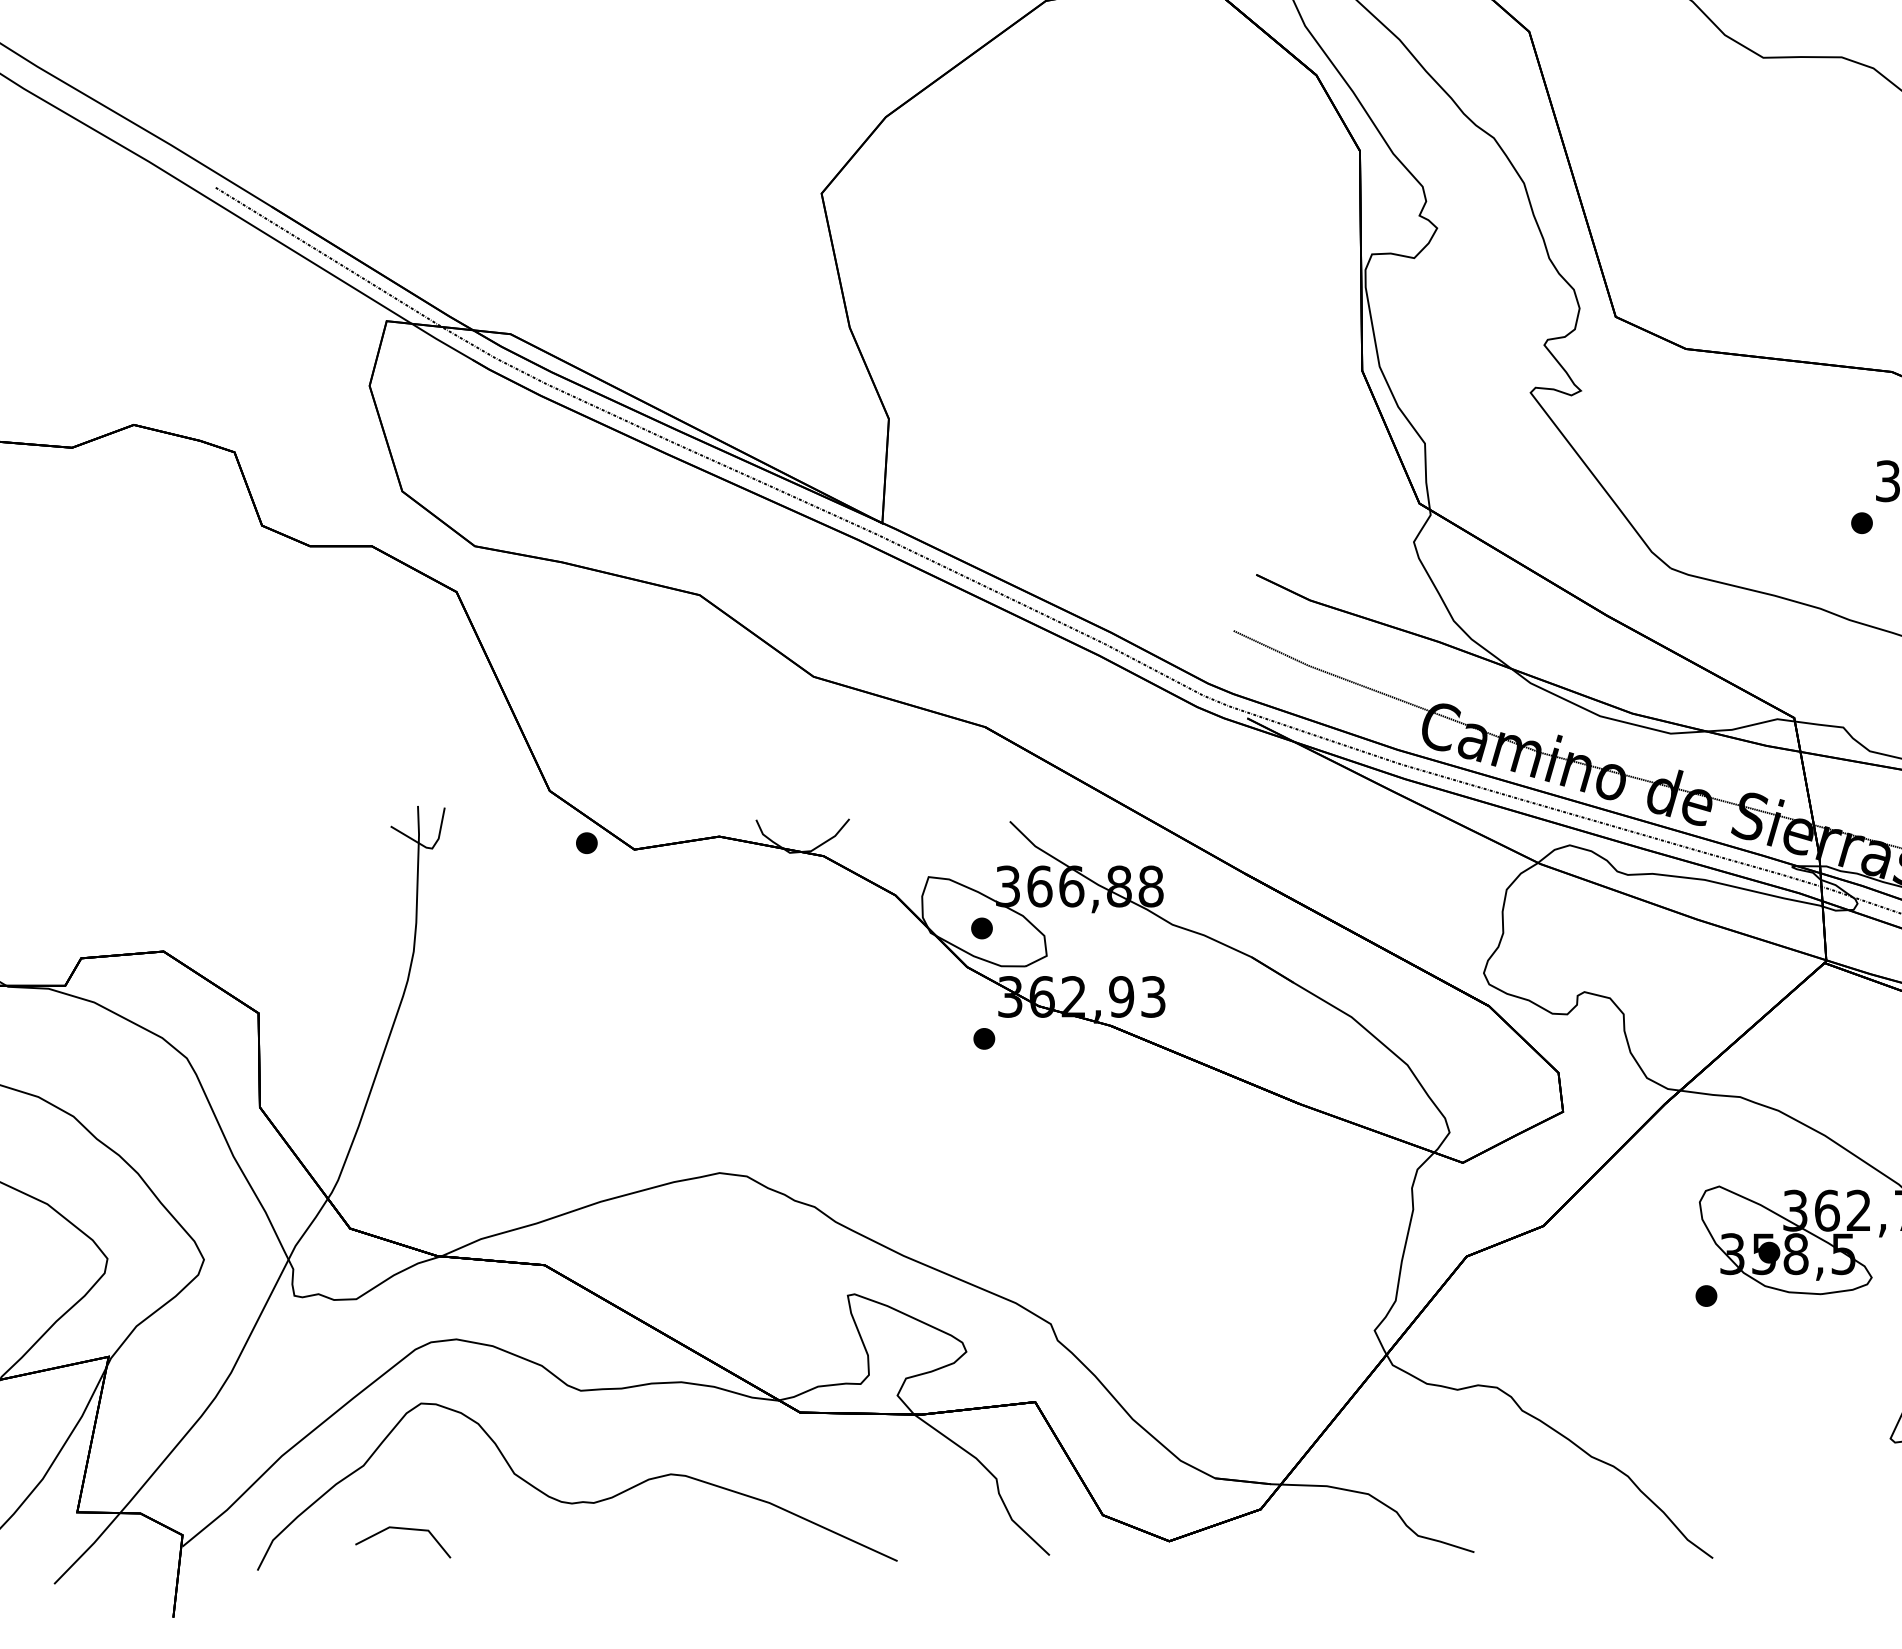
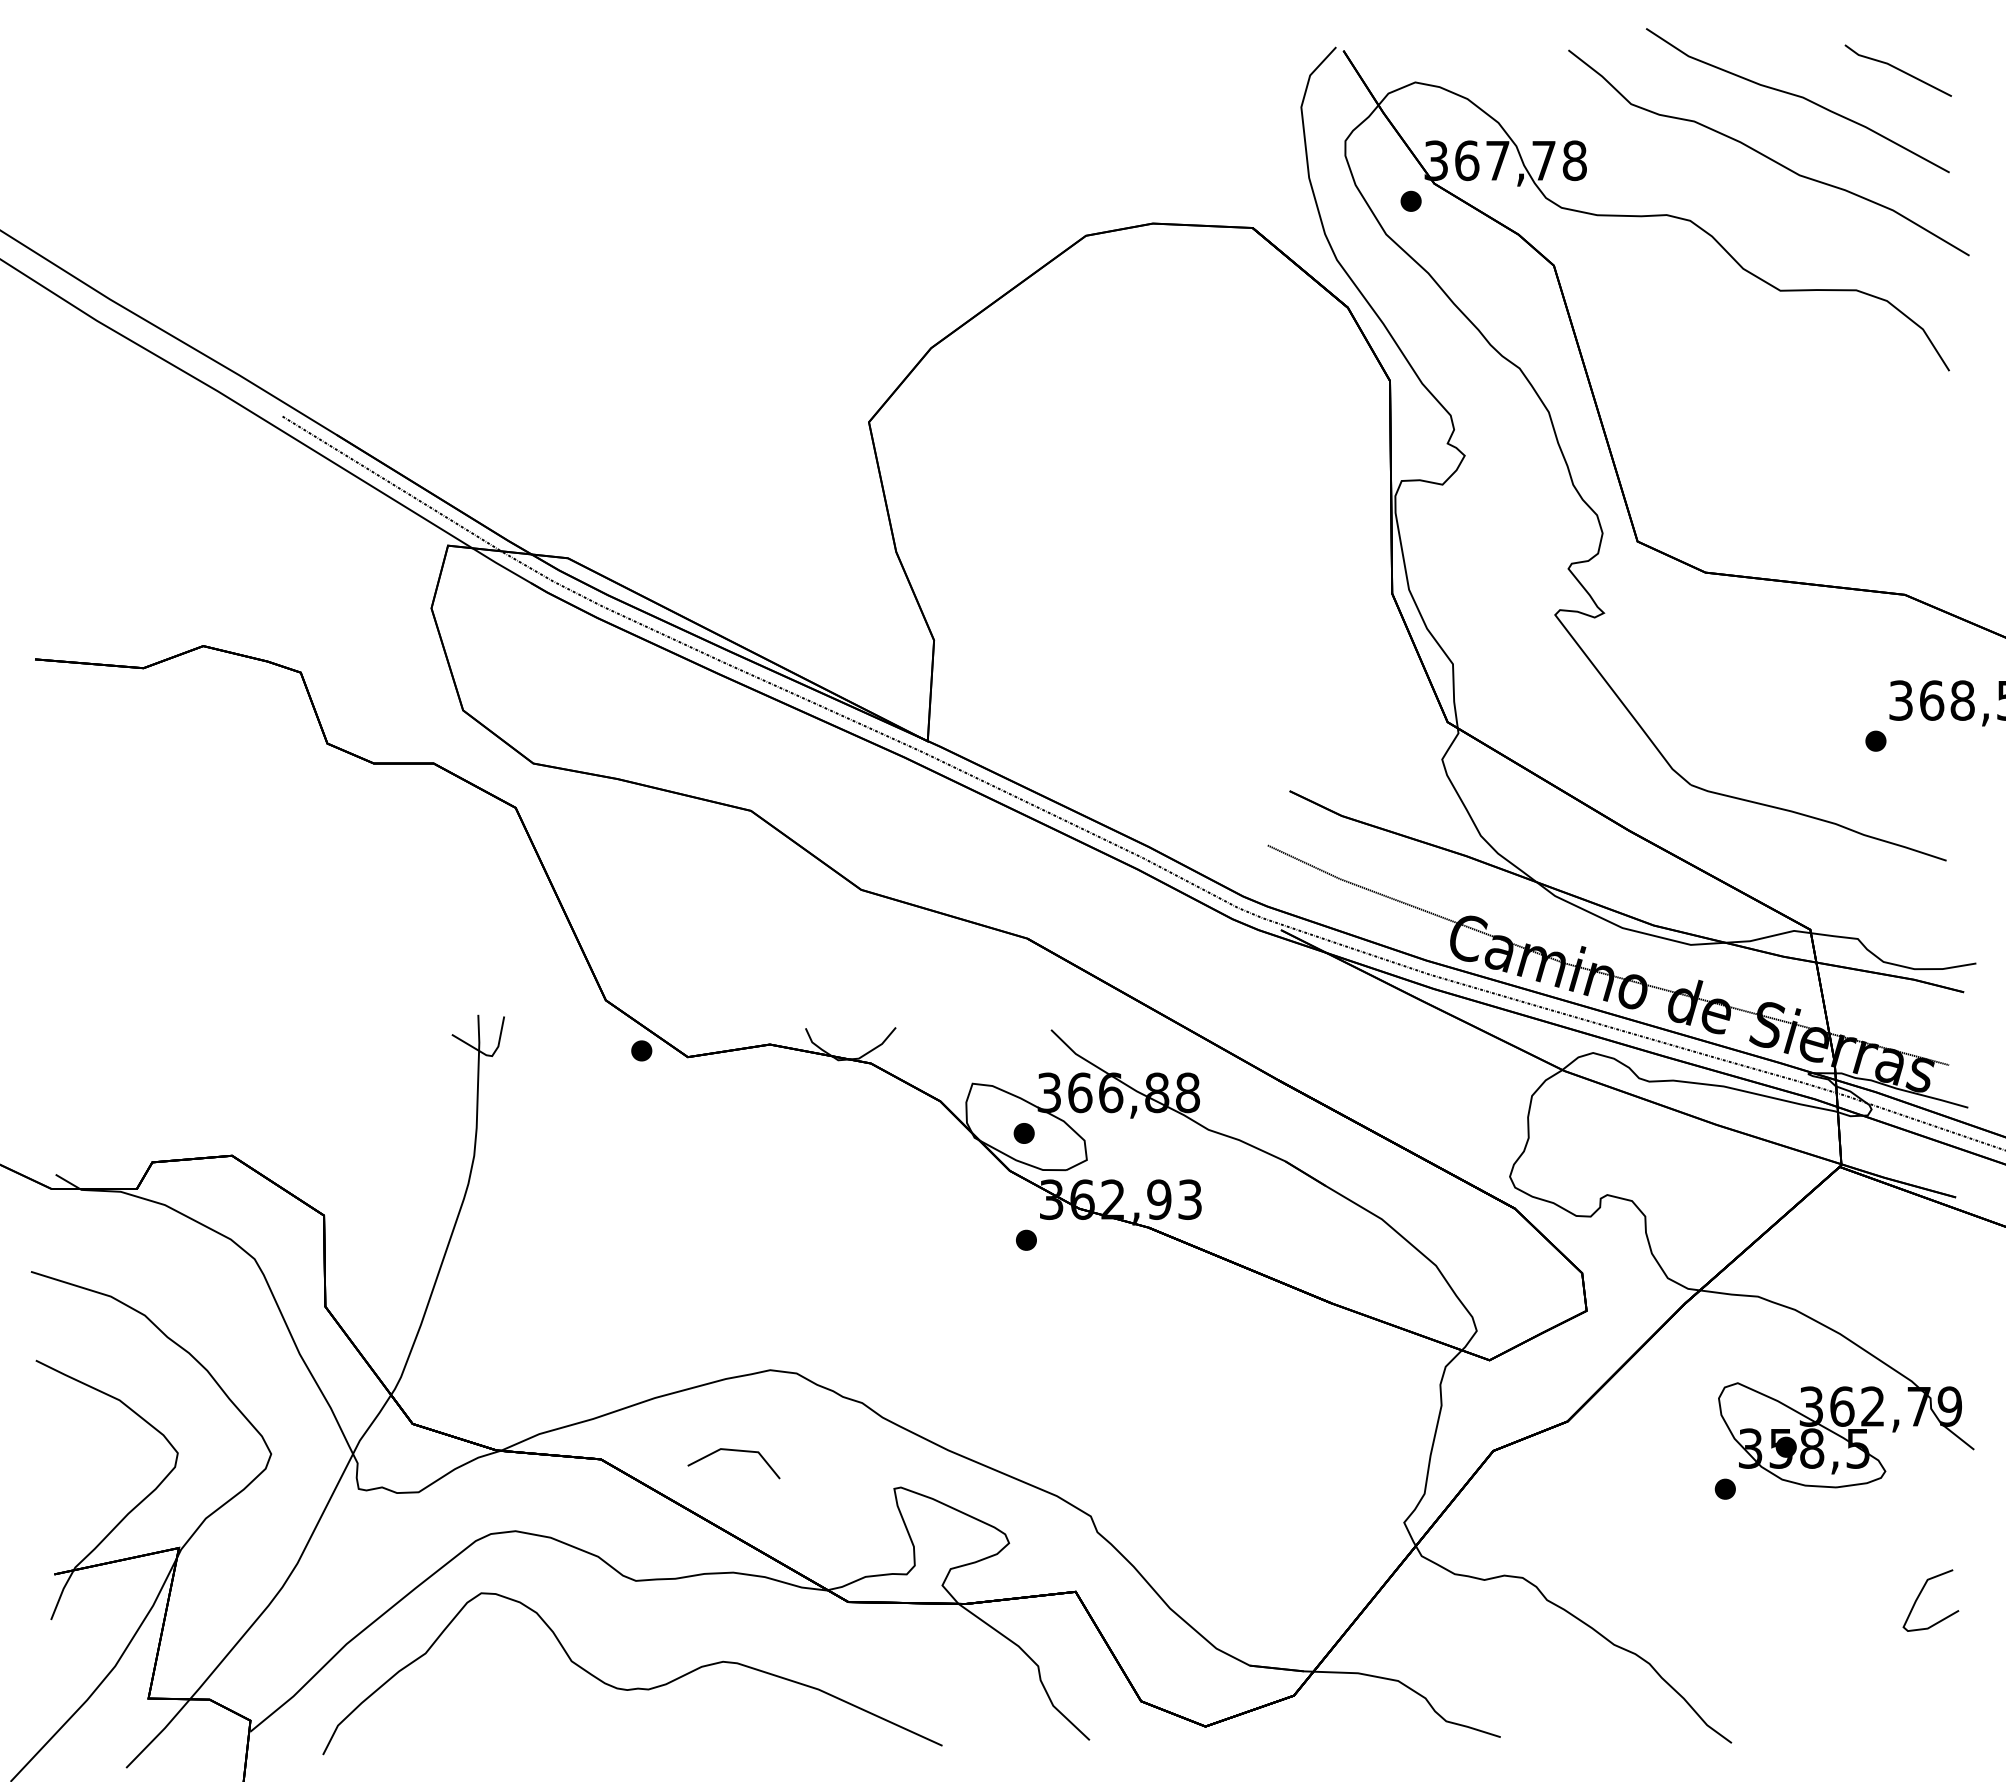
line: (403, 1529) -> (734, 1451), moved

